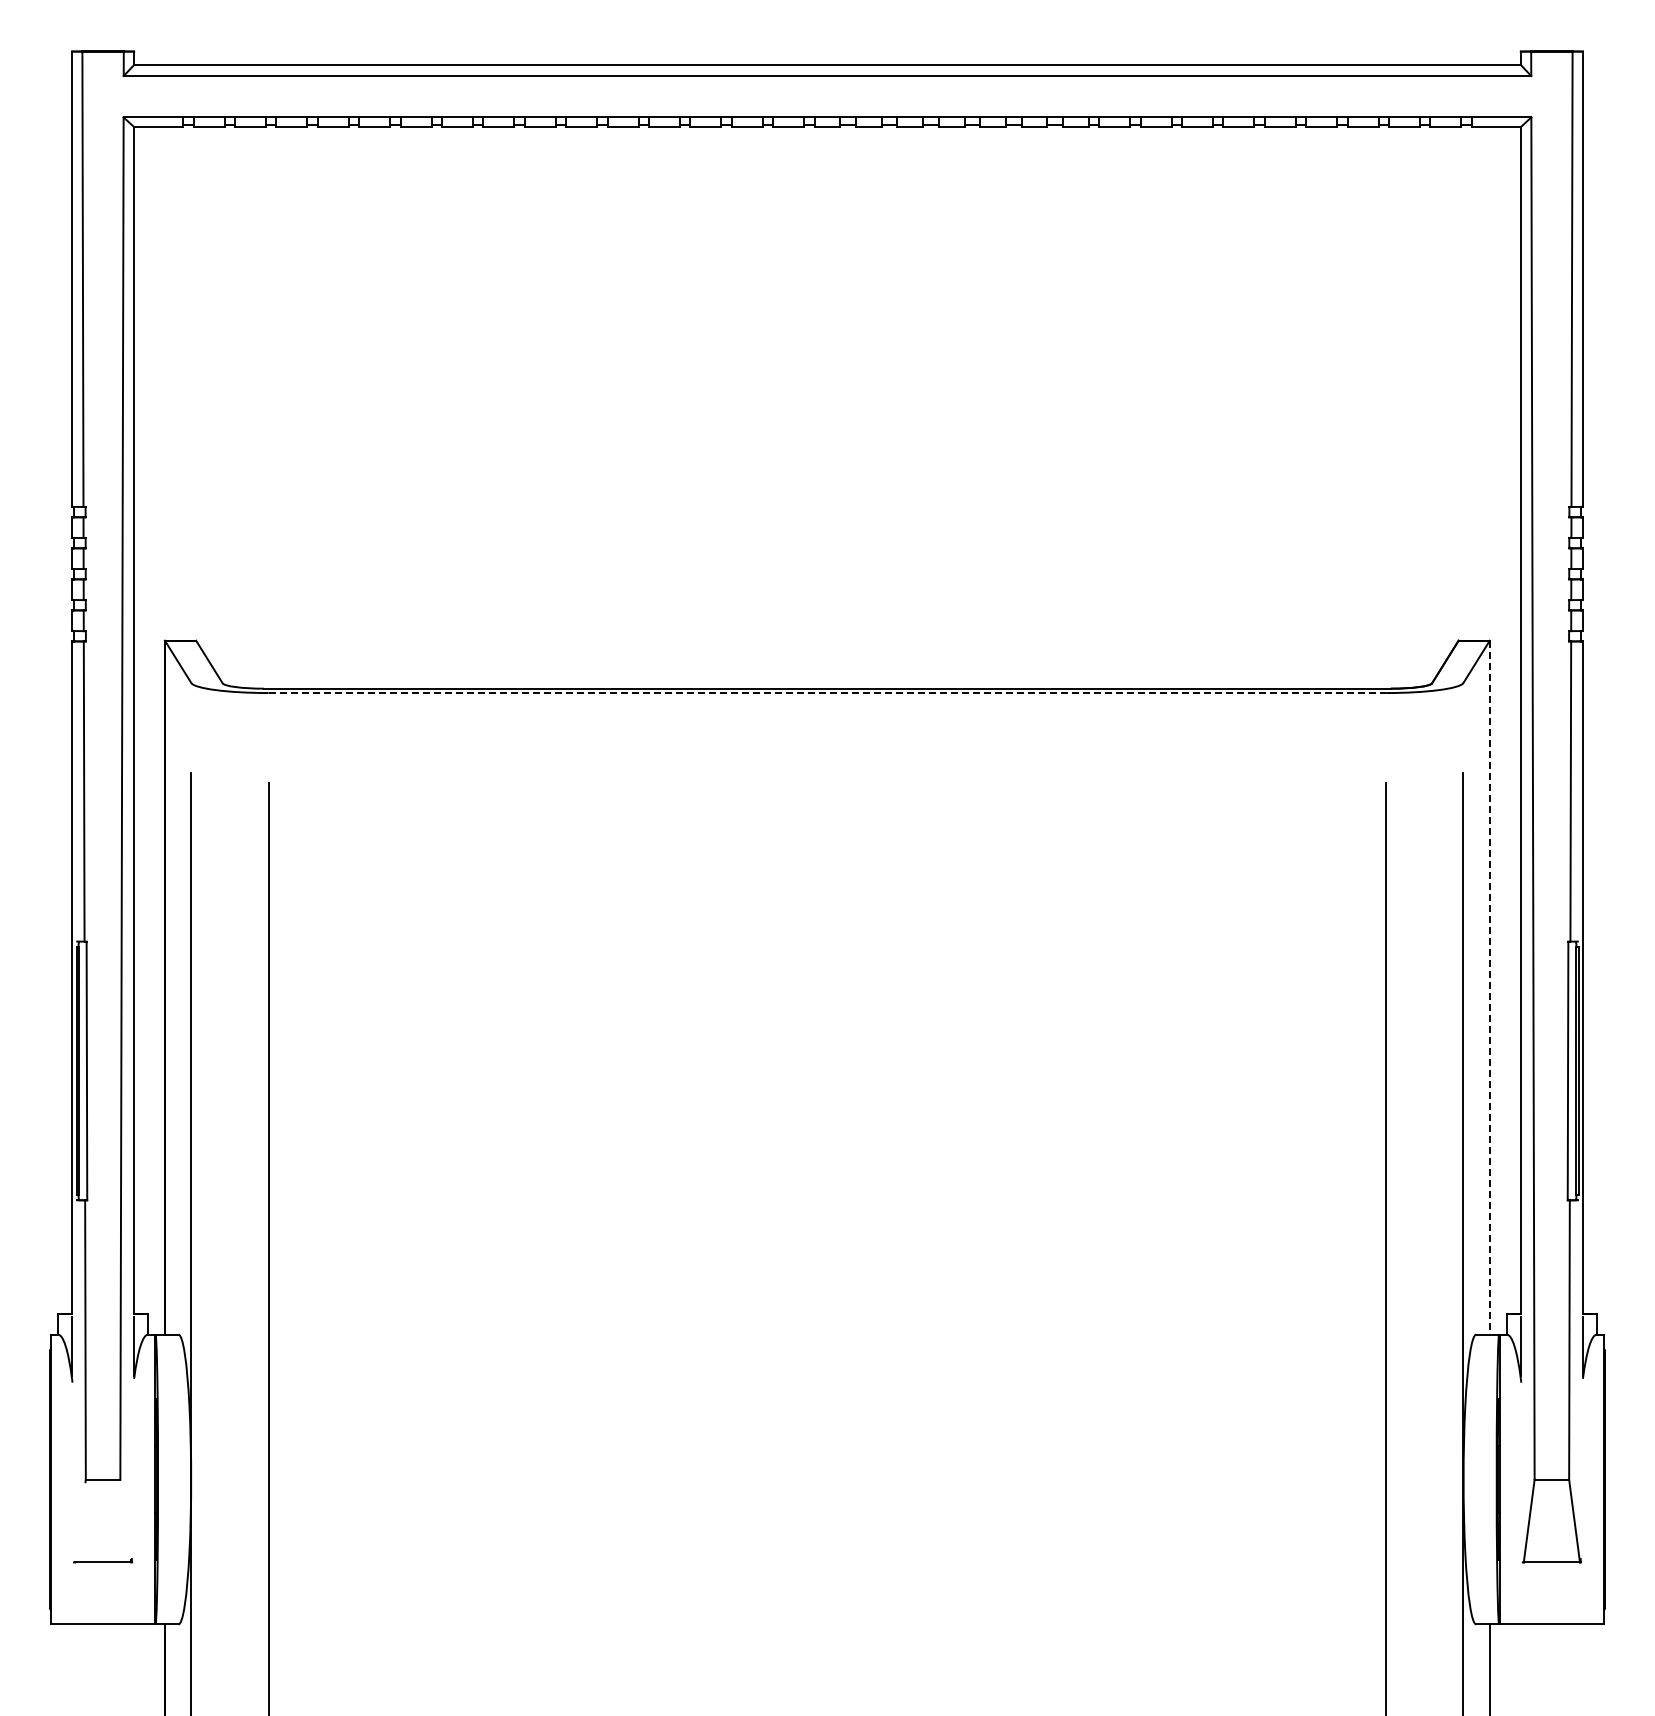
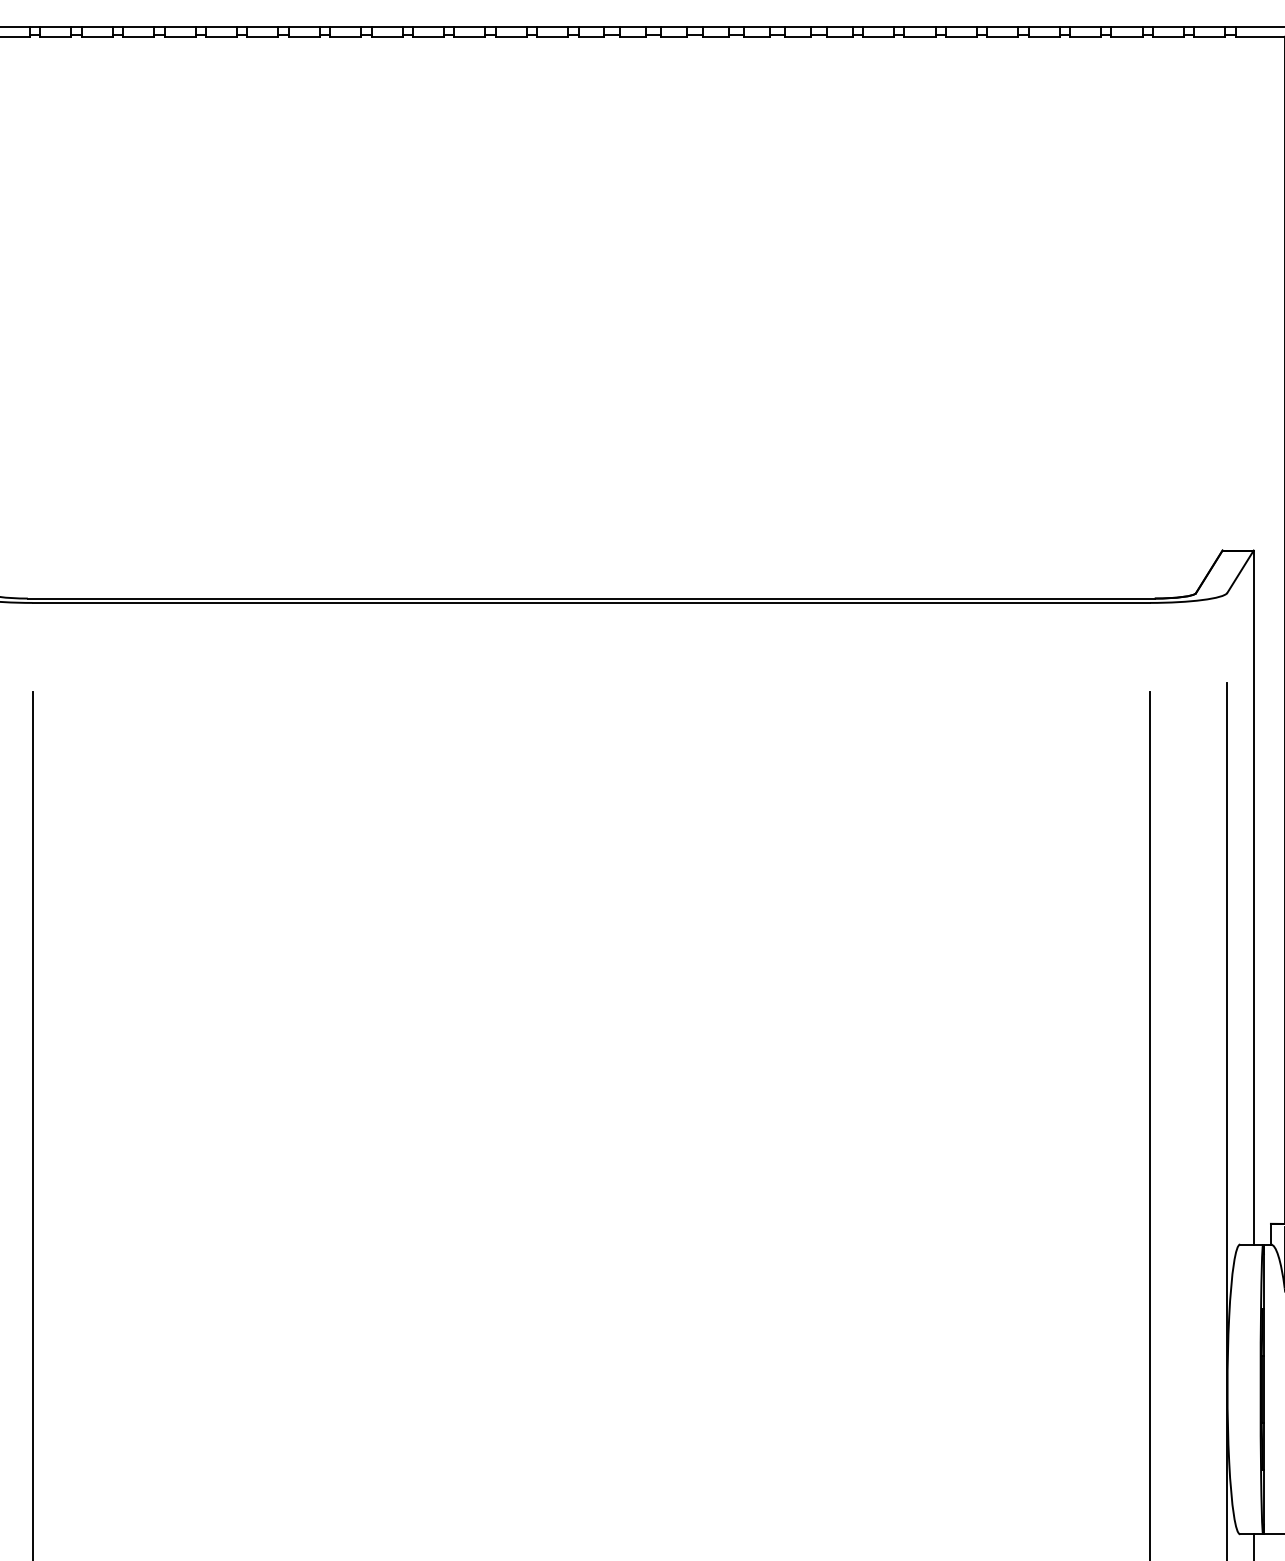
line: (827, 693) -> (591, 603), dashed -> solid
line: (1489, 987) -> (1253, 897), dashed -> solid

